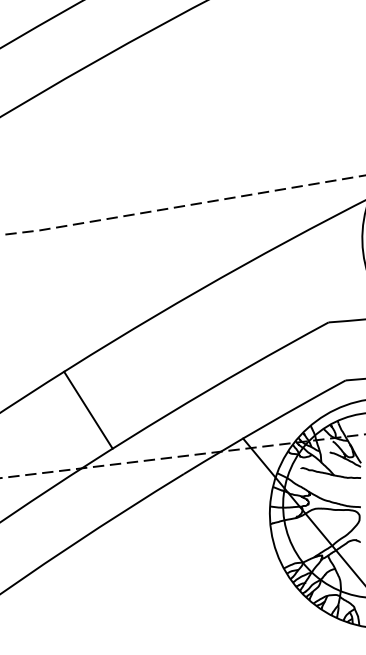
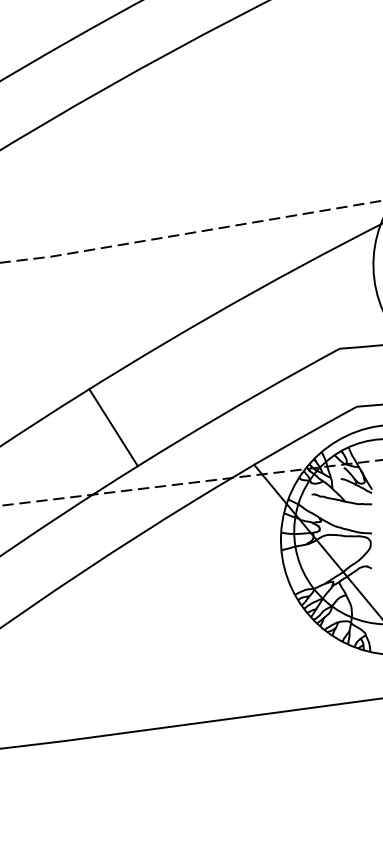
line: (88, 410) -> (113, 427), moved

